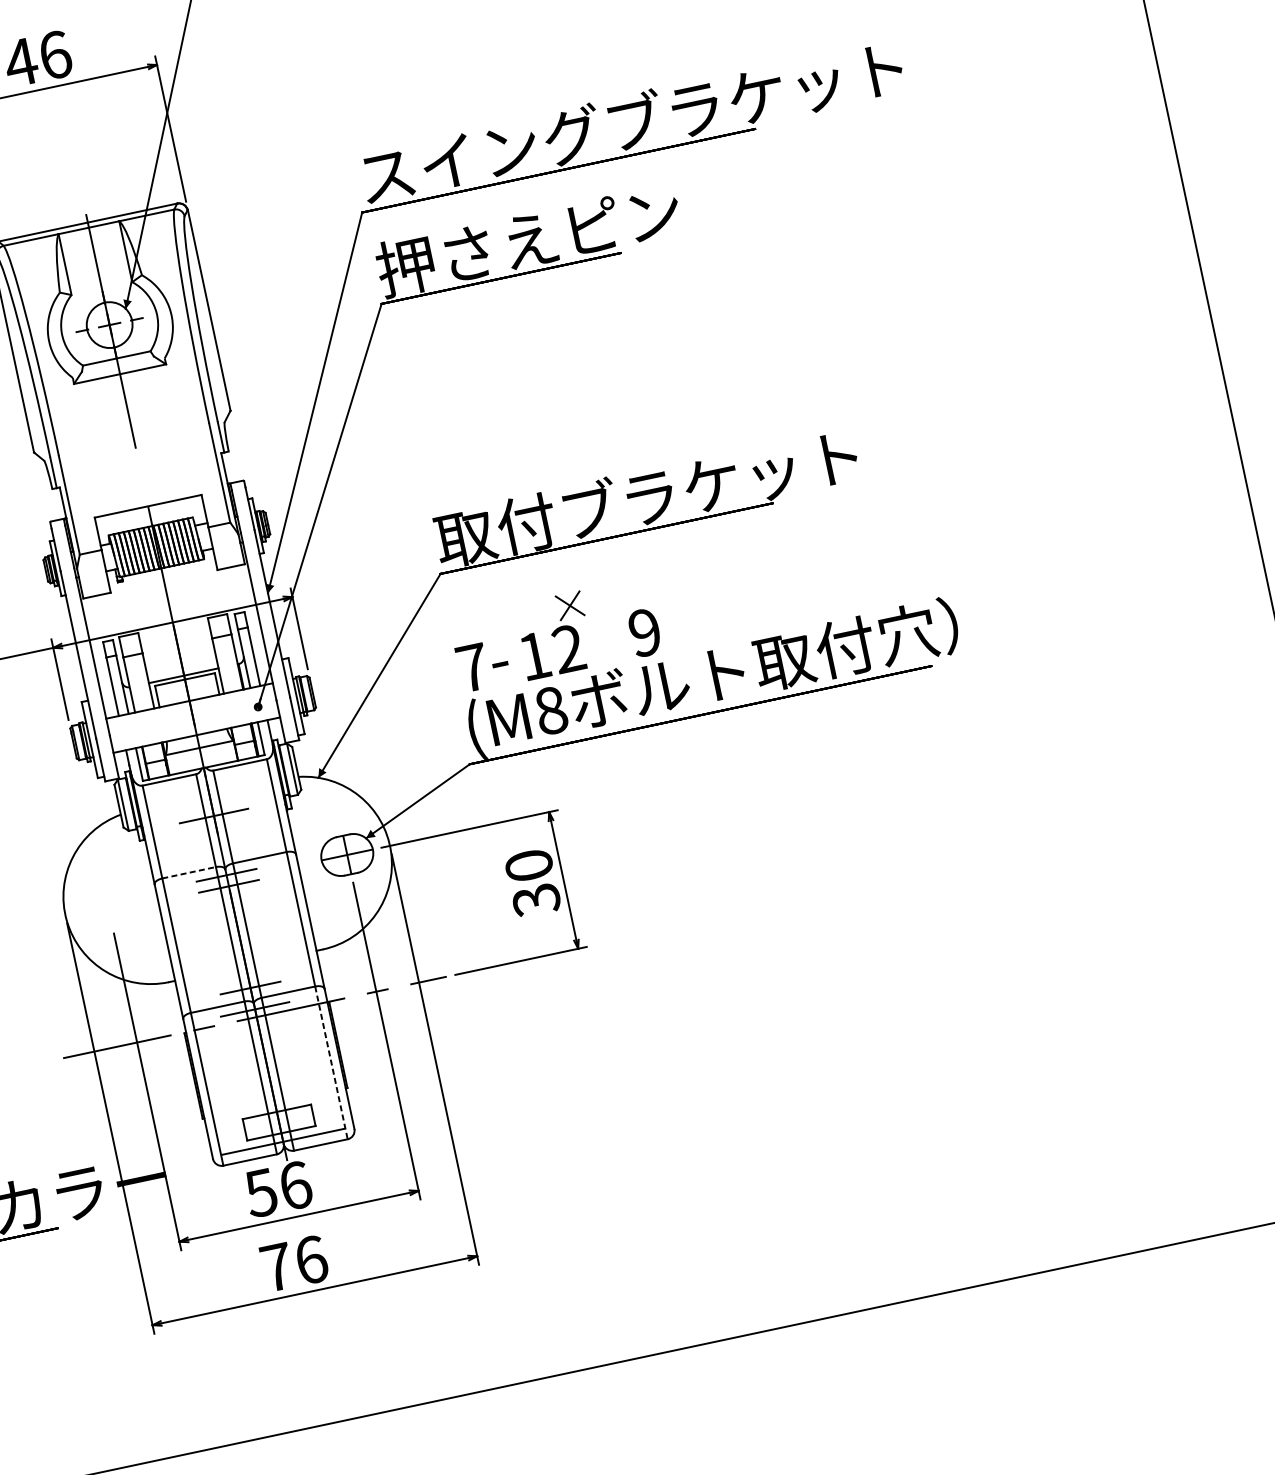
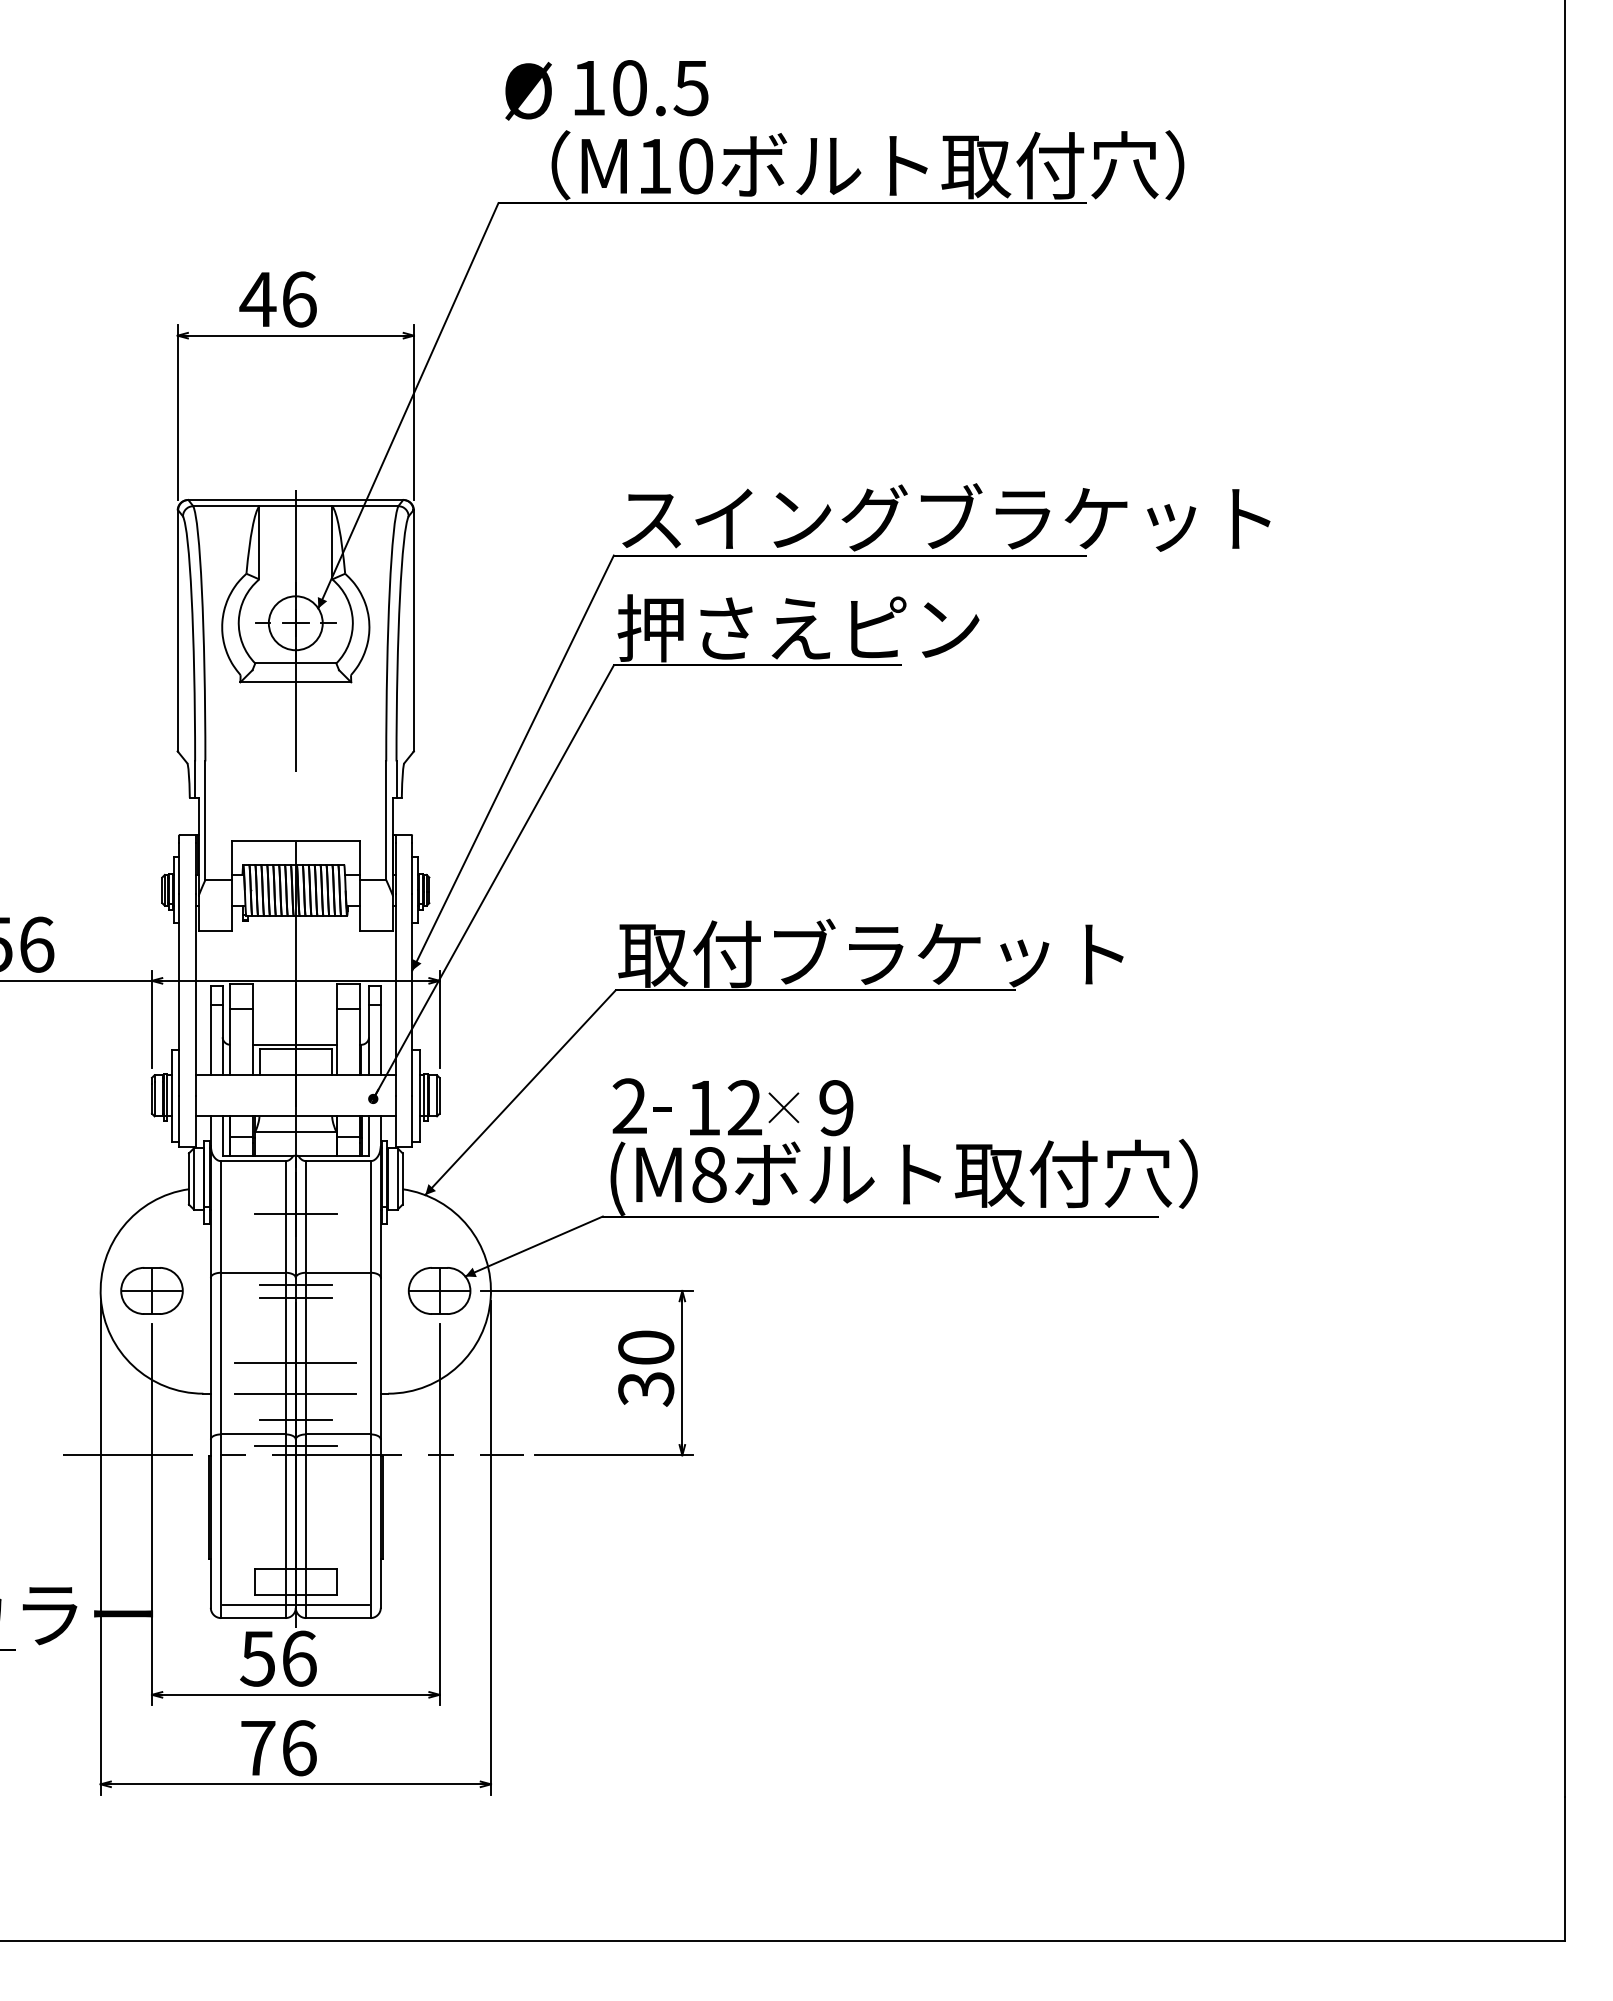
part: (569, 605) -> (783, 1107), moved
text: (472, 667) -> (629, 1105), 7 -> 2
line: (189, 872) -> (253, 1272), dashed -> solid
part: (107, 905) -> (151, 1290), added
line: (240, 939) -> (295, 1362), added
line: (245, 965) -> (295, 1393), added
line: (331, 1063) -> (370, 1526), dashed -> solid

